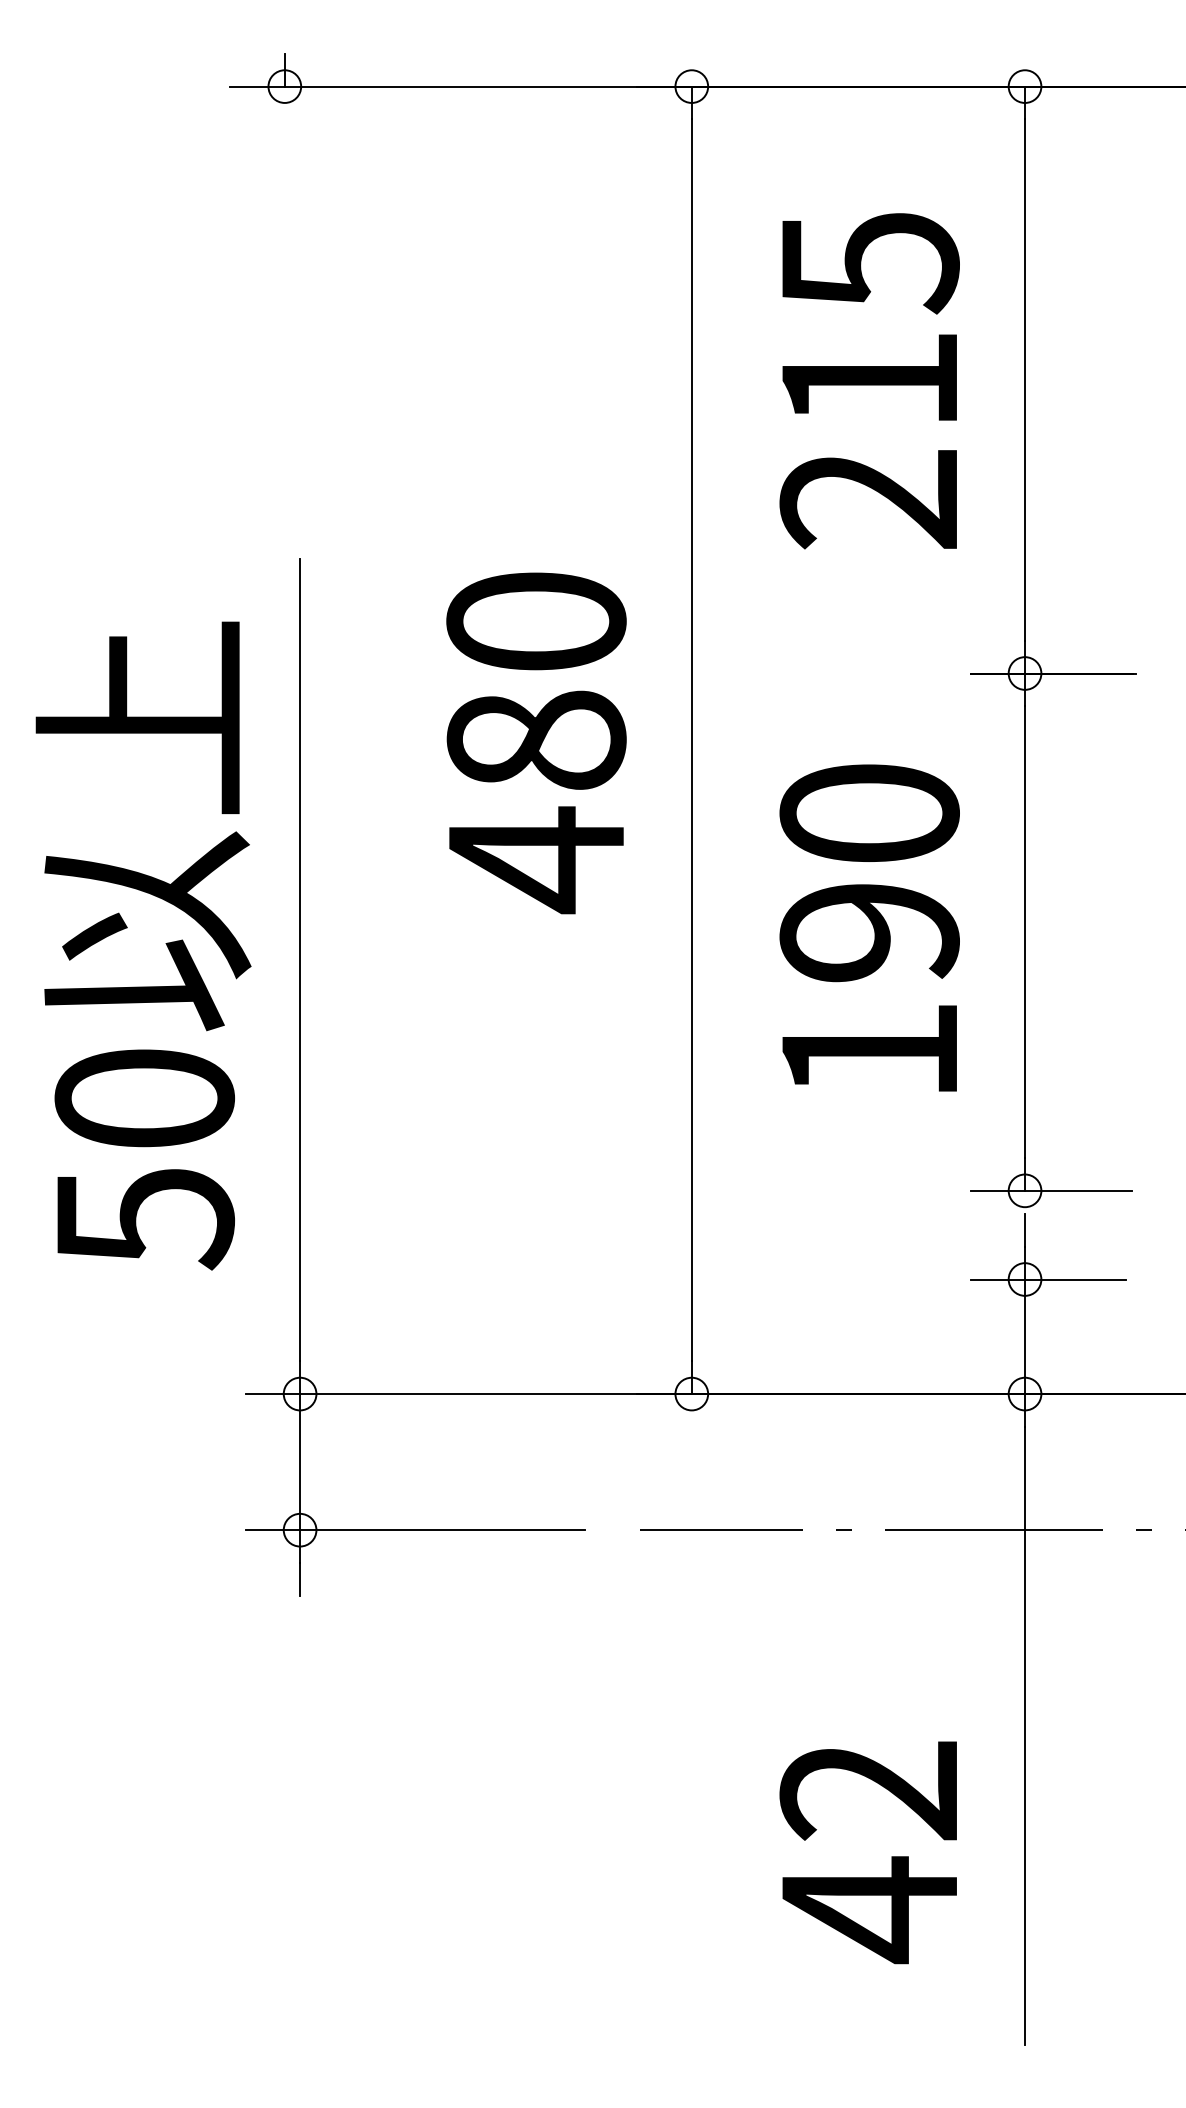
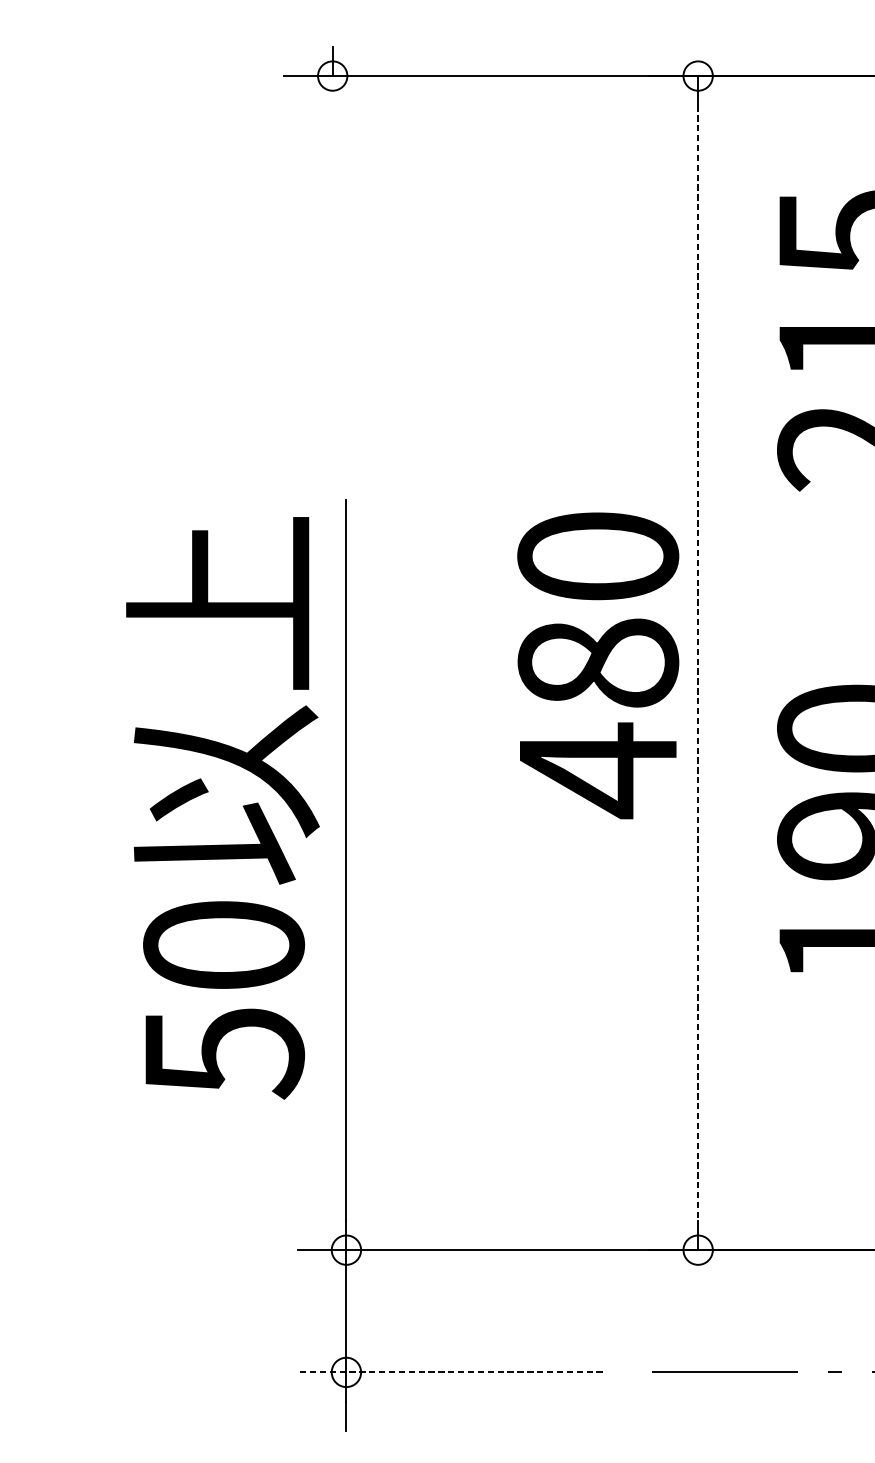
line: (691, 740) -> (697, 663), solid -> dashed
text: (536, 743) -> (598, 665), moved
text: (143, 945) -> (222, 807), moved
line: (415, 1530) -> (450, 1372), solid -> dashed

